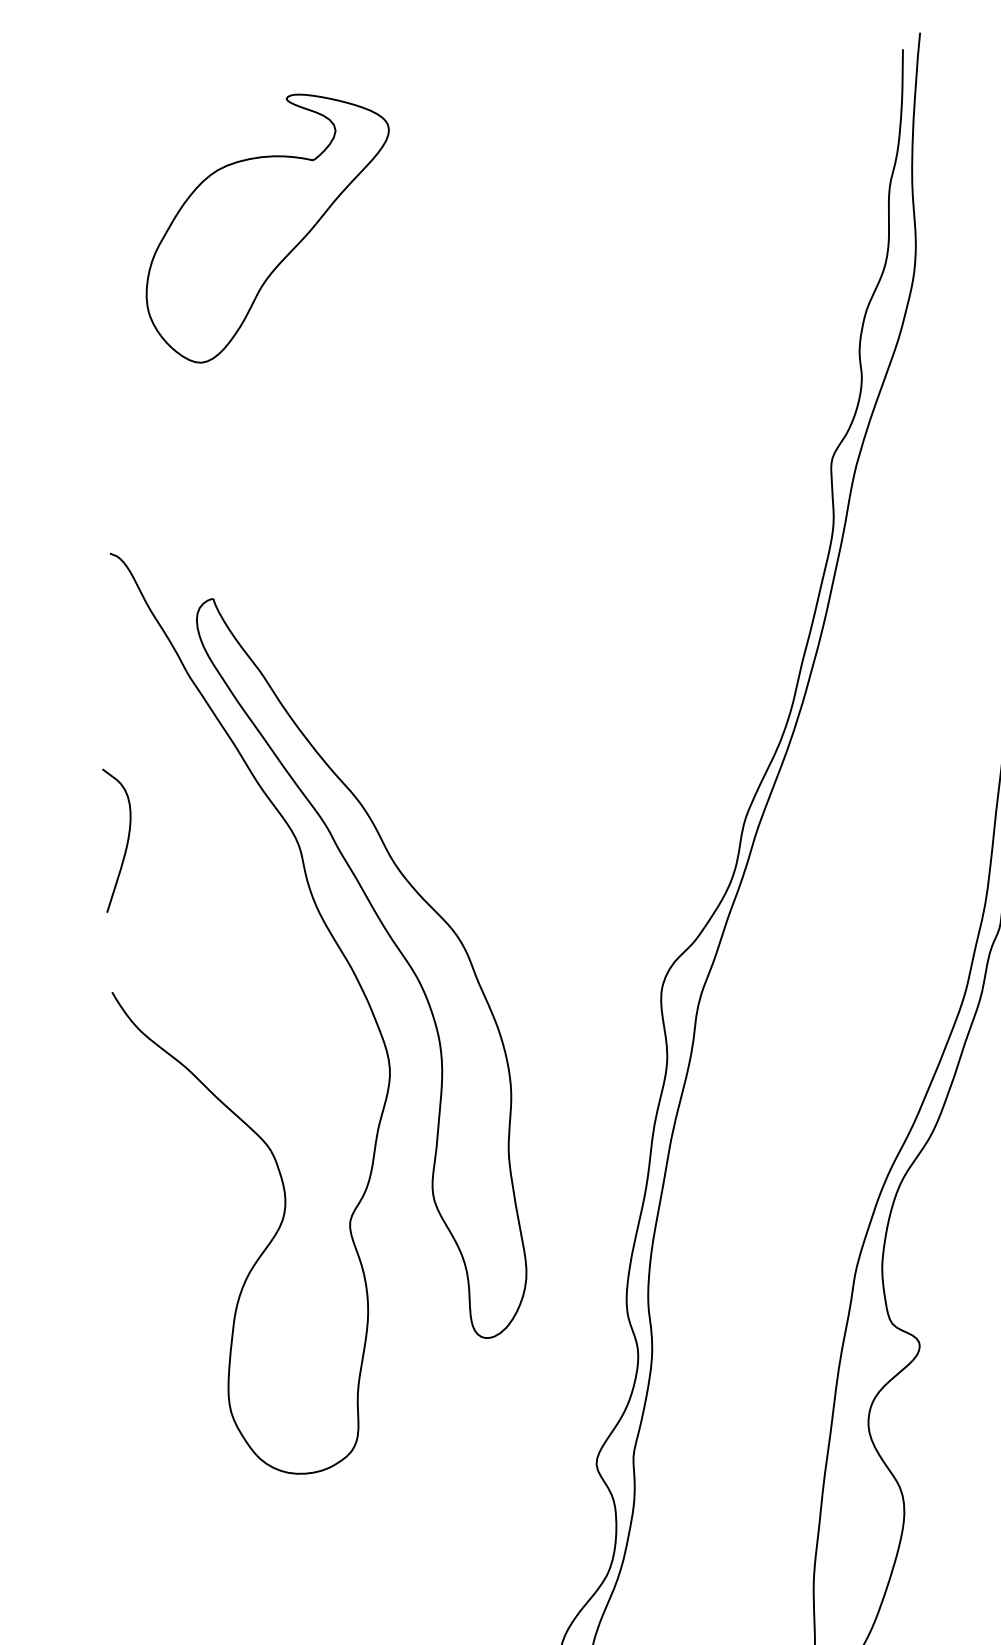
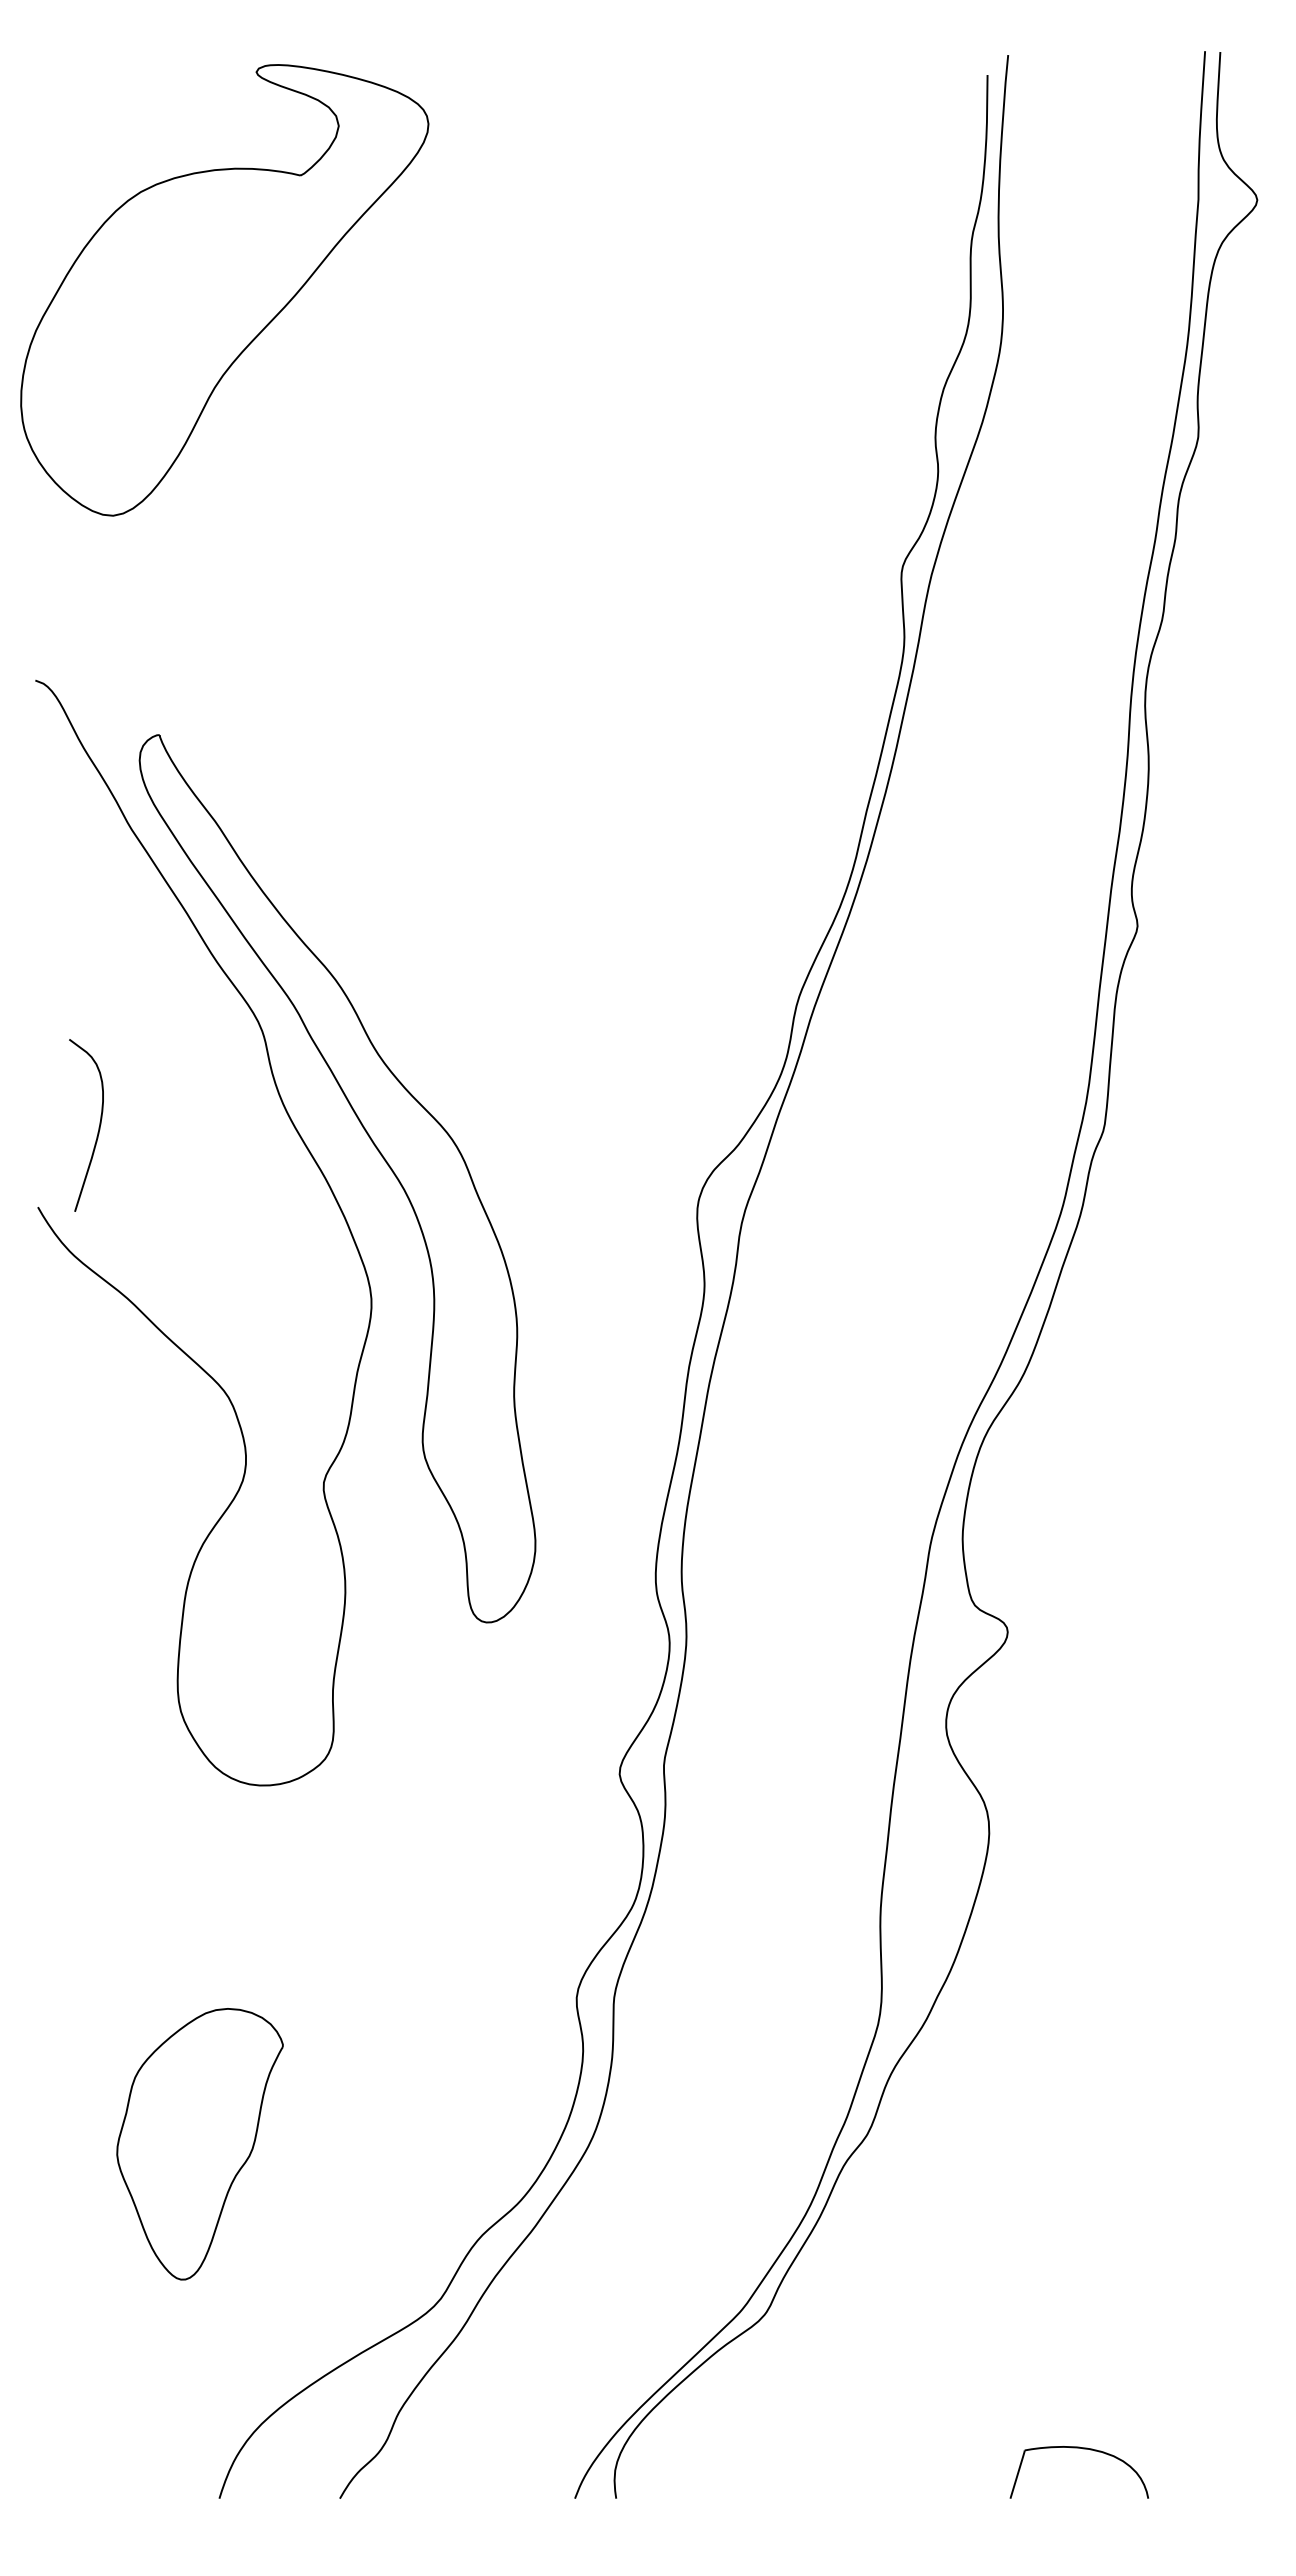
part: (267, 228) -> (224, 290), size x1.4
curve: (126, 842) -> (98, 1127), moved

